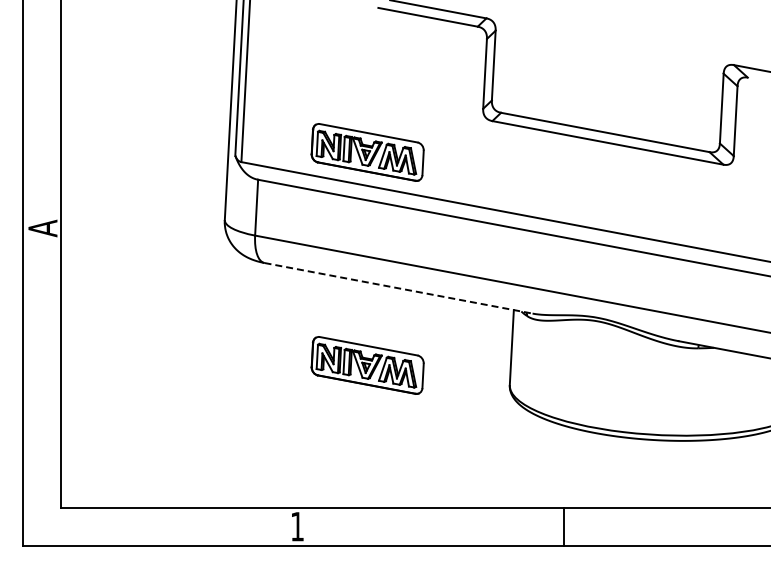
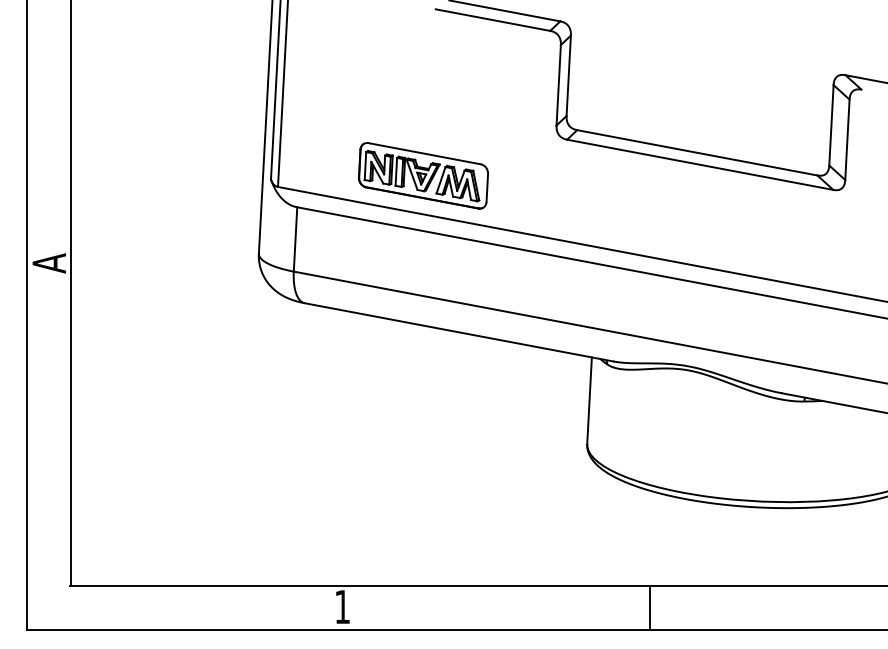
line: (398, 288) -> (458, 332), dashed -> solid
part: (367, 365) -> (423, 421), removed

